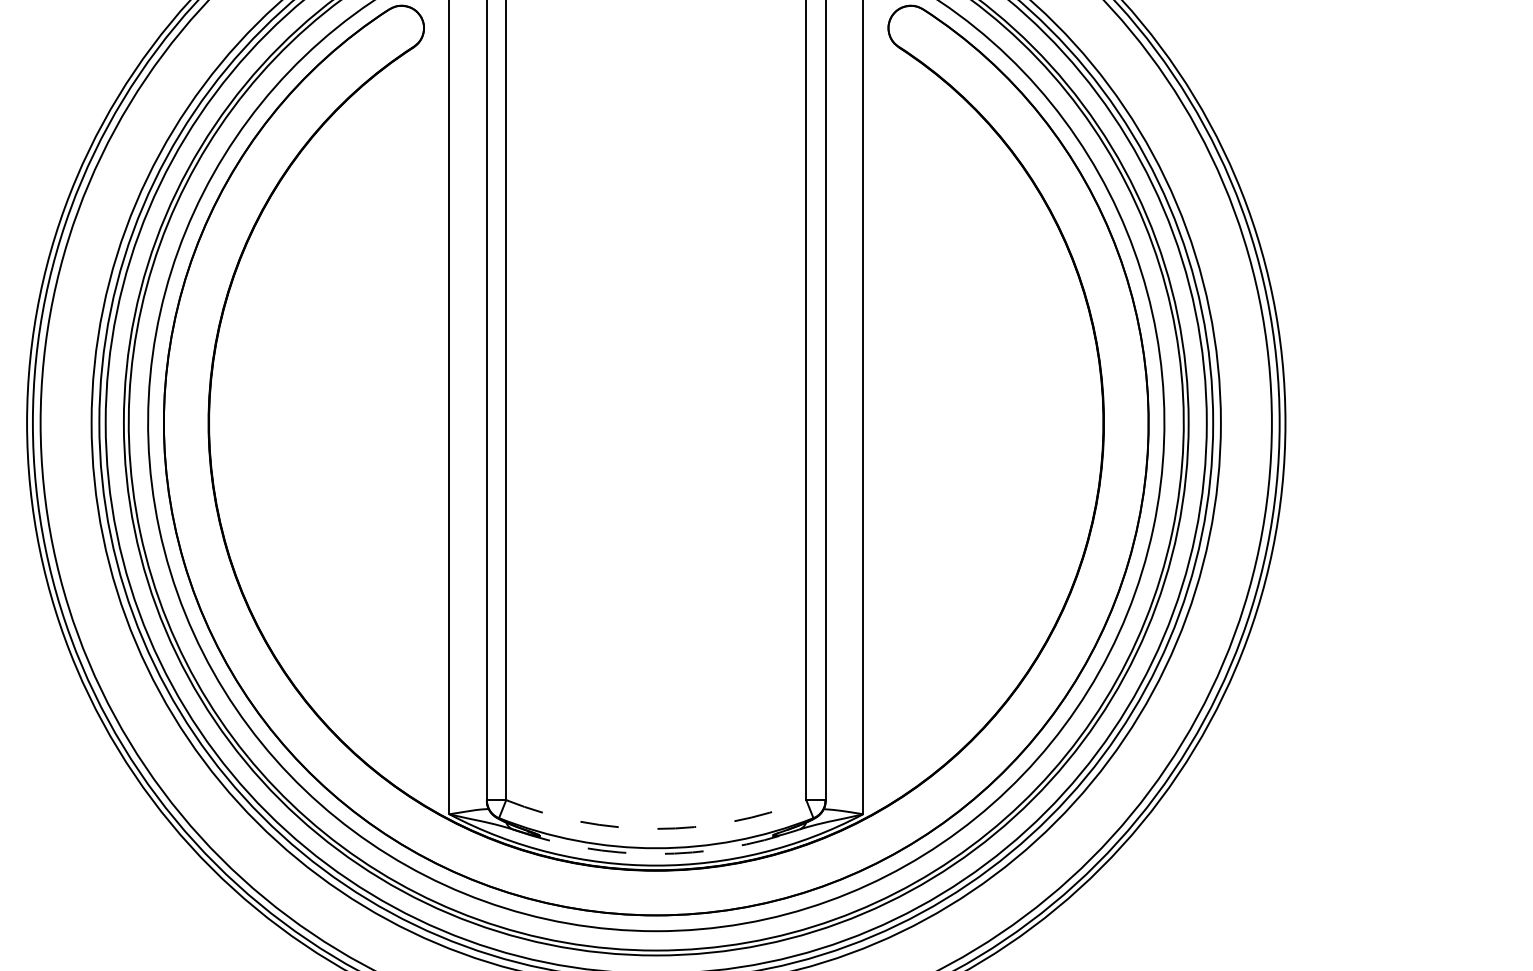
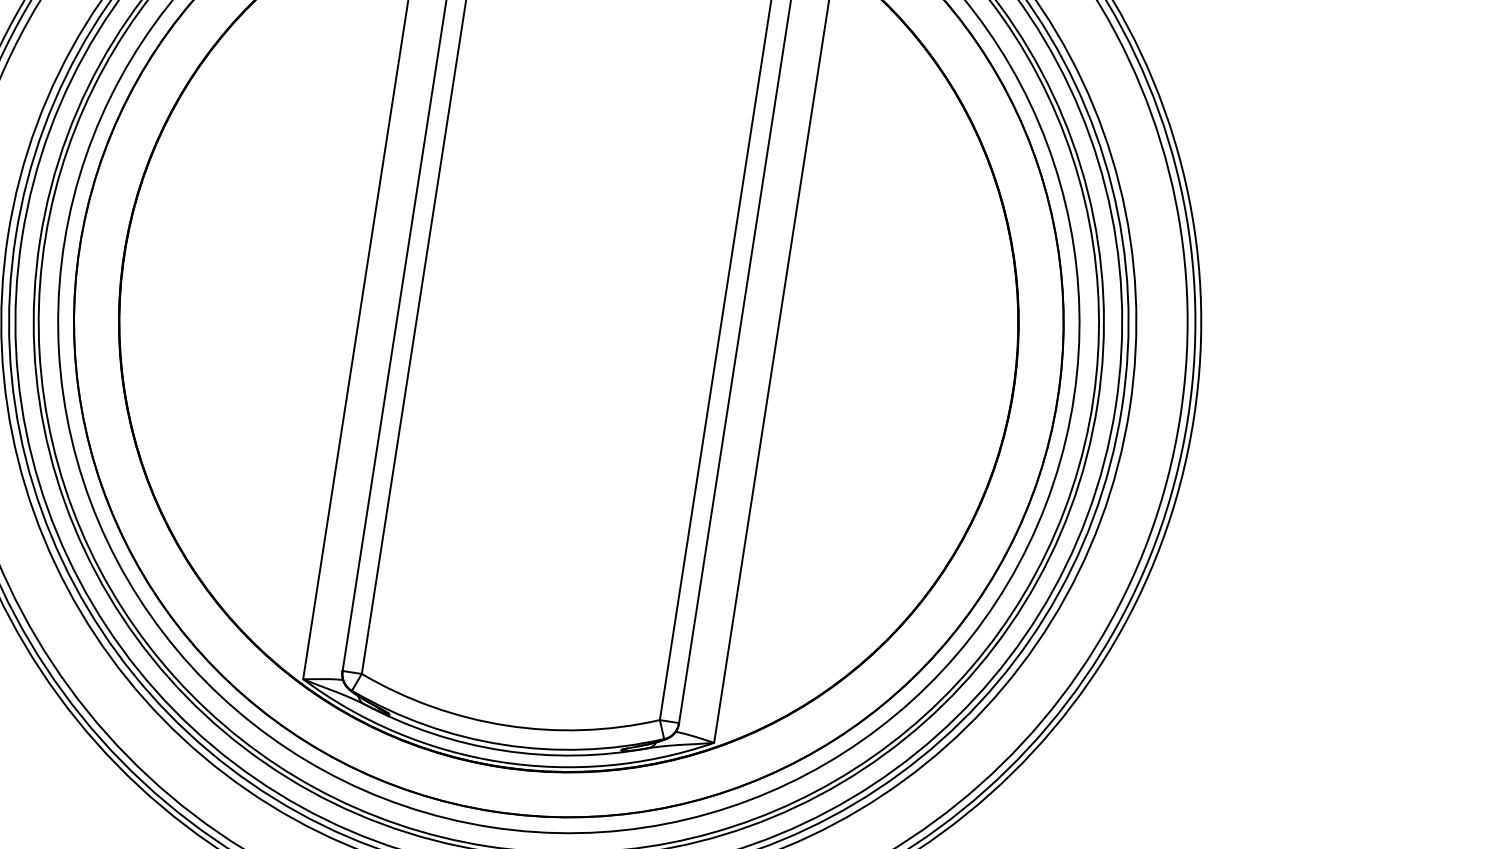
arc: (656, 828) -> (506, 725), dashed -> solid
arc: (656, 853) -> (502, 750), dashed -> solid

